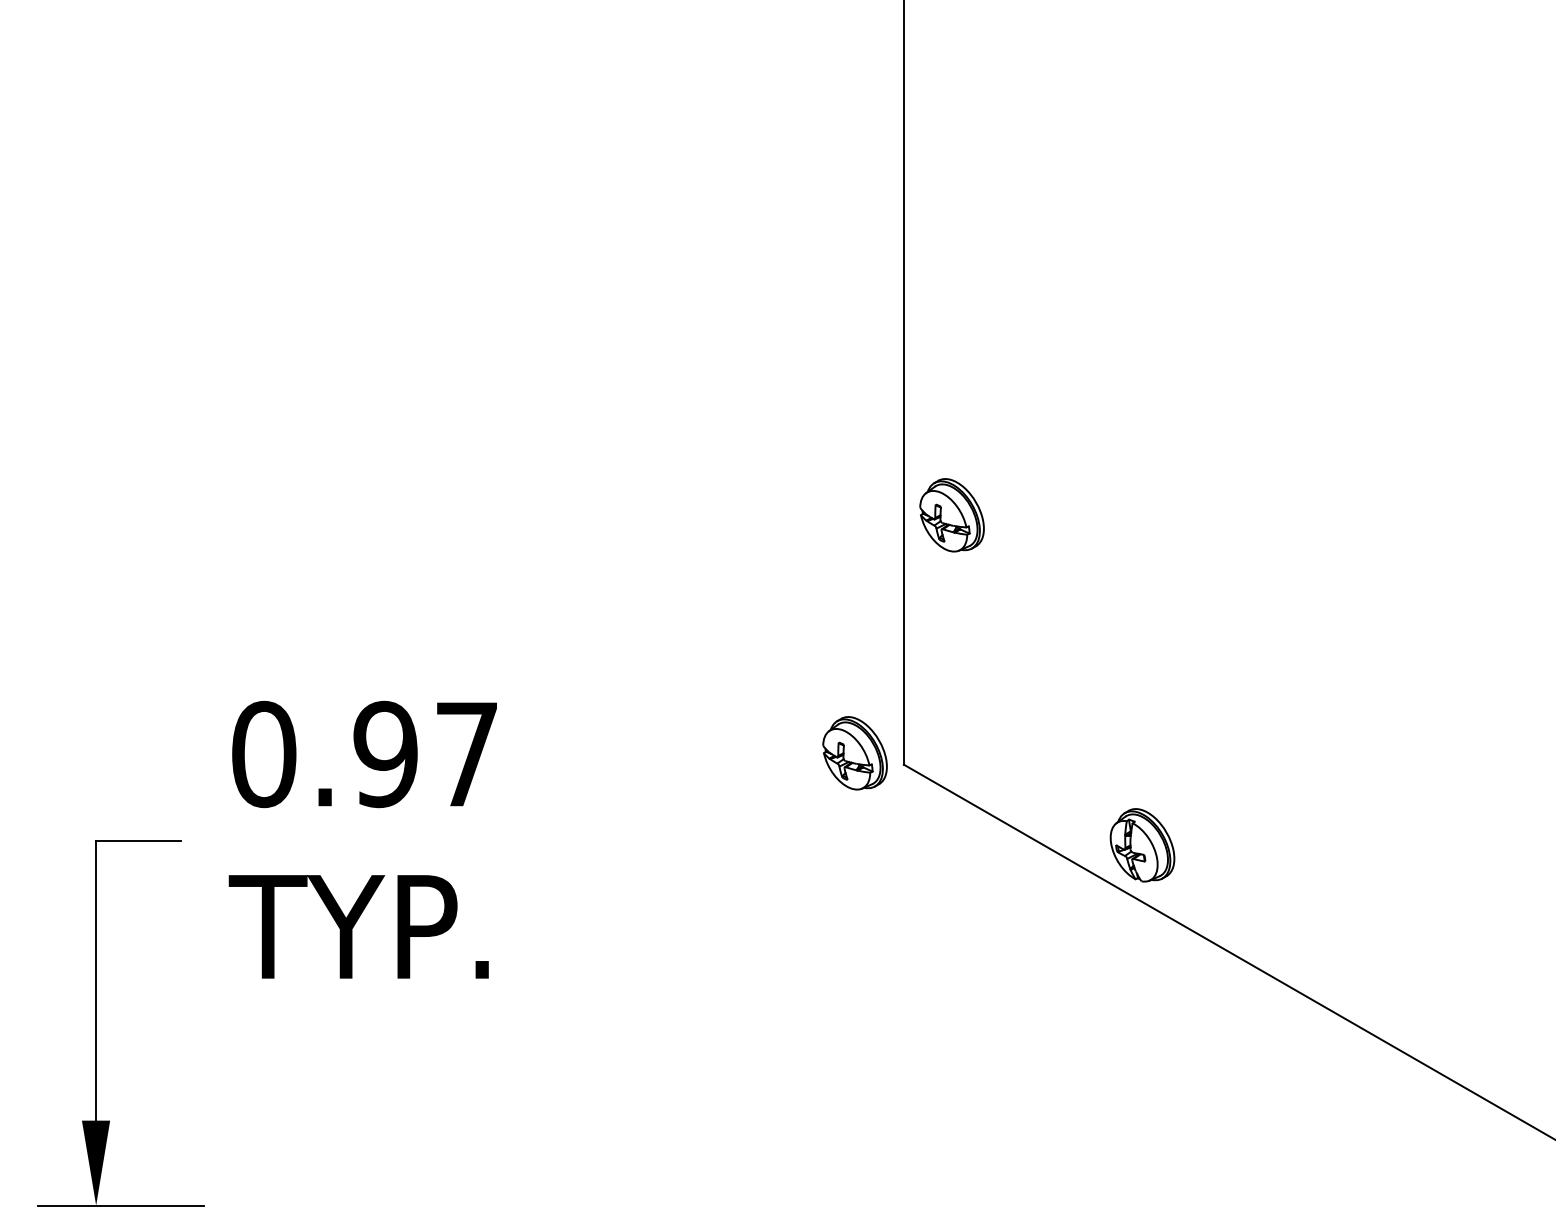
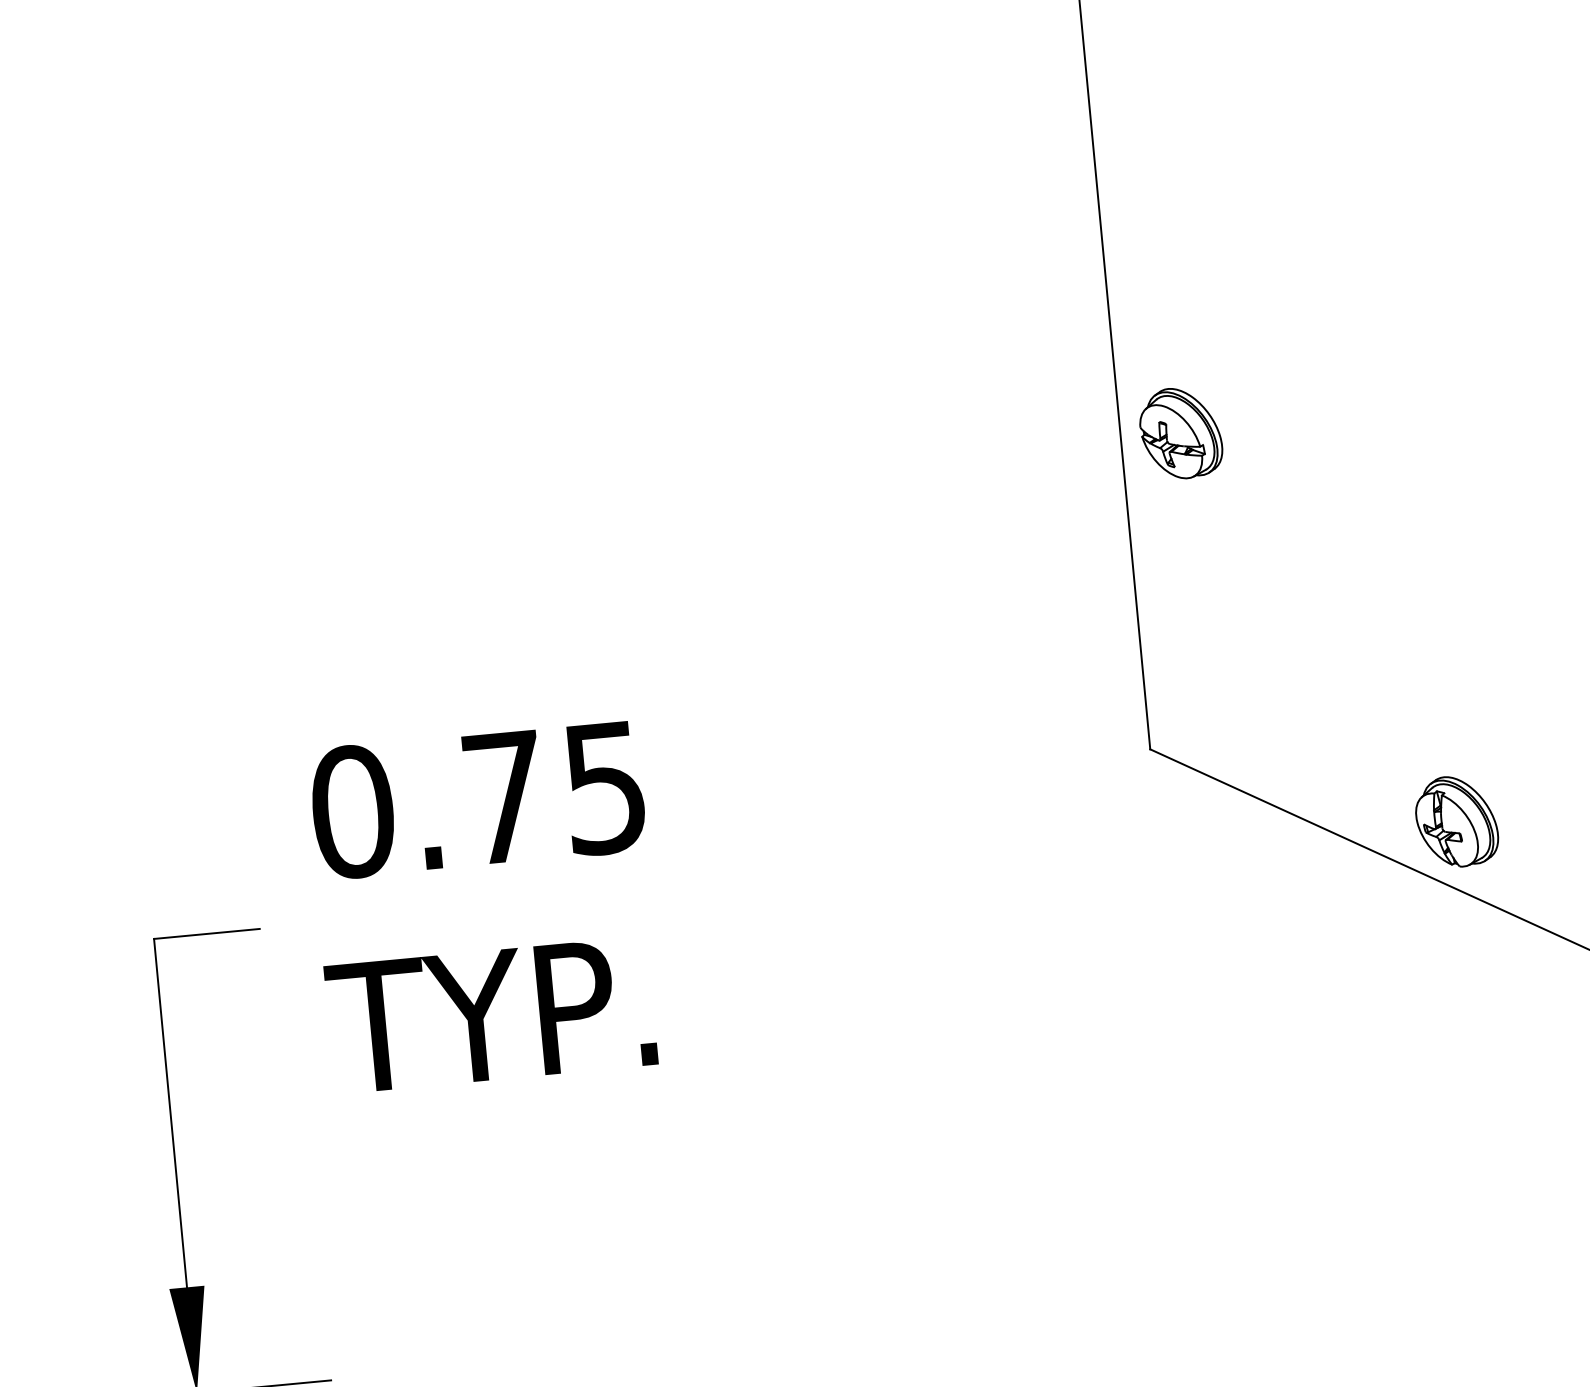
part: (854, 753) -> (1087, 741), removed
text: (424, 754) -> (552, 793), 0.97 -> 0.75

